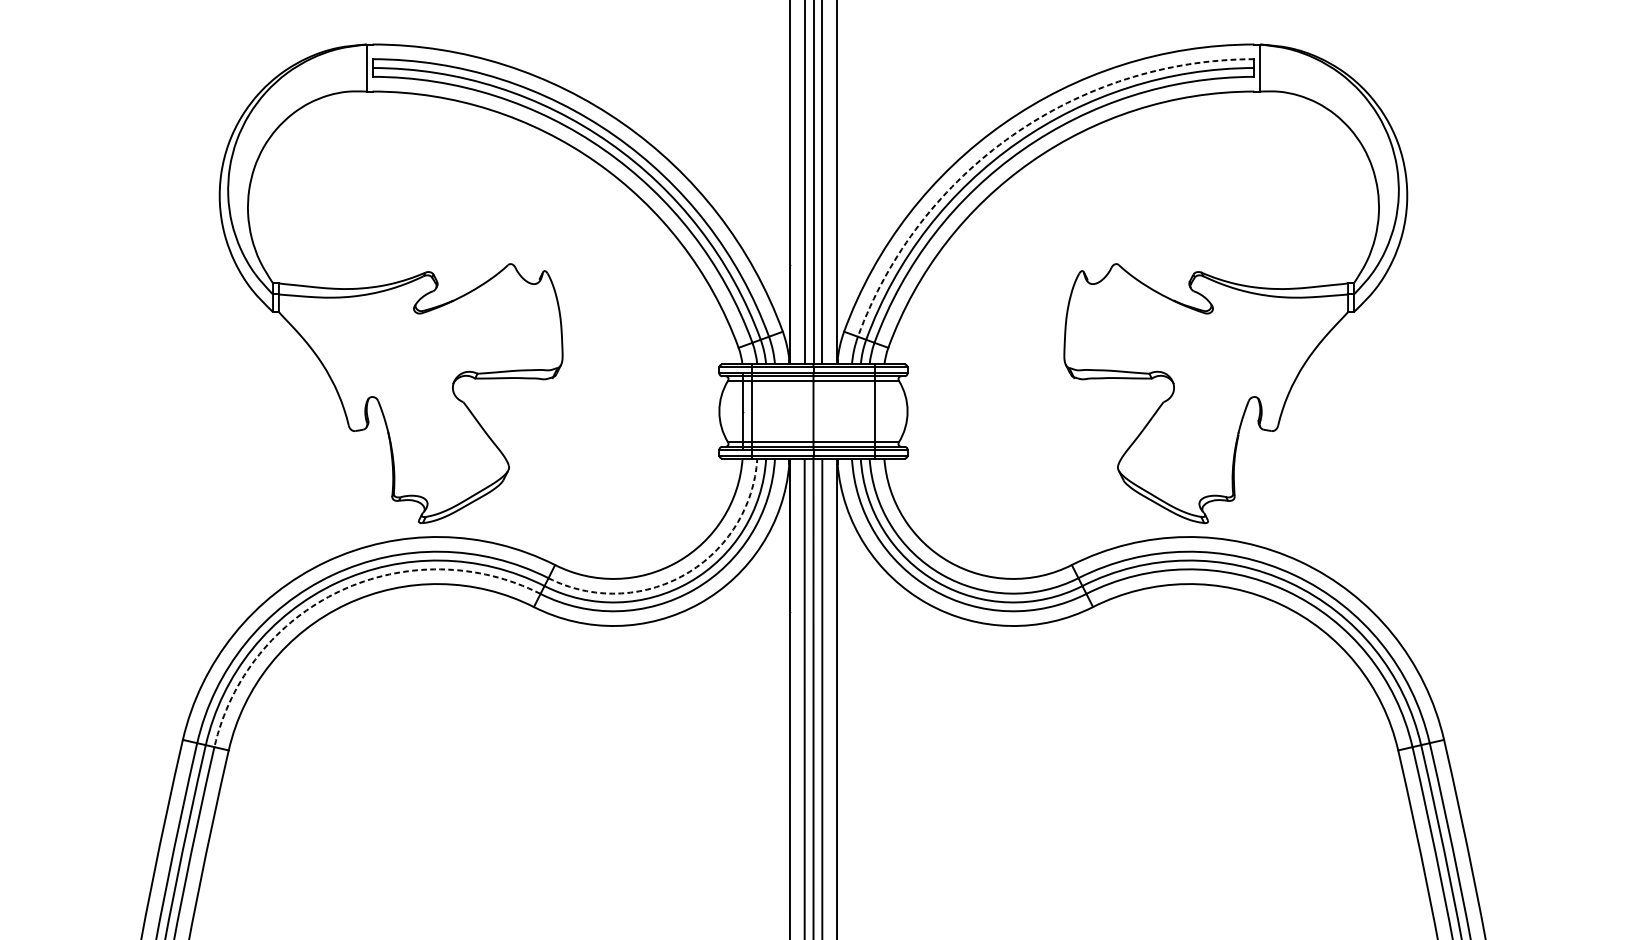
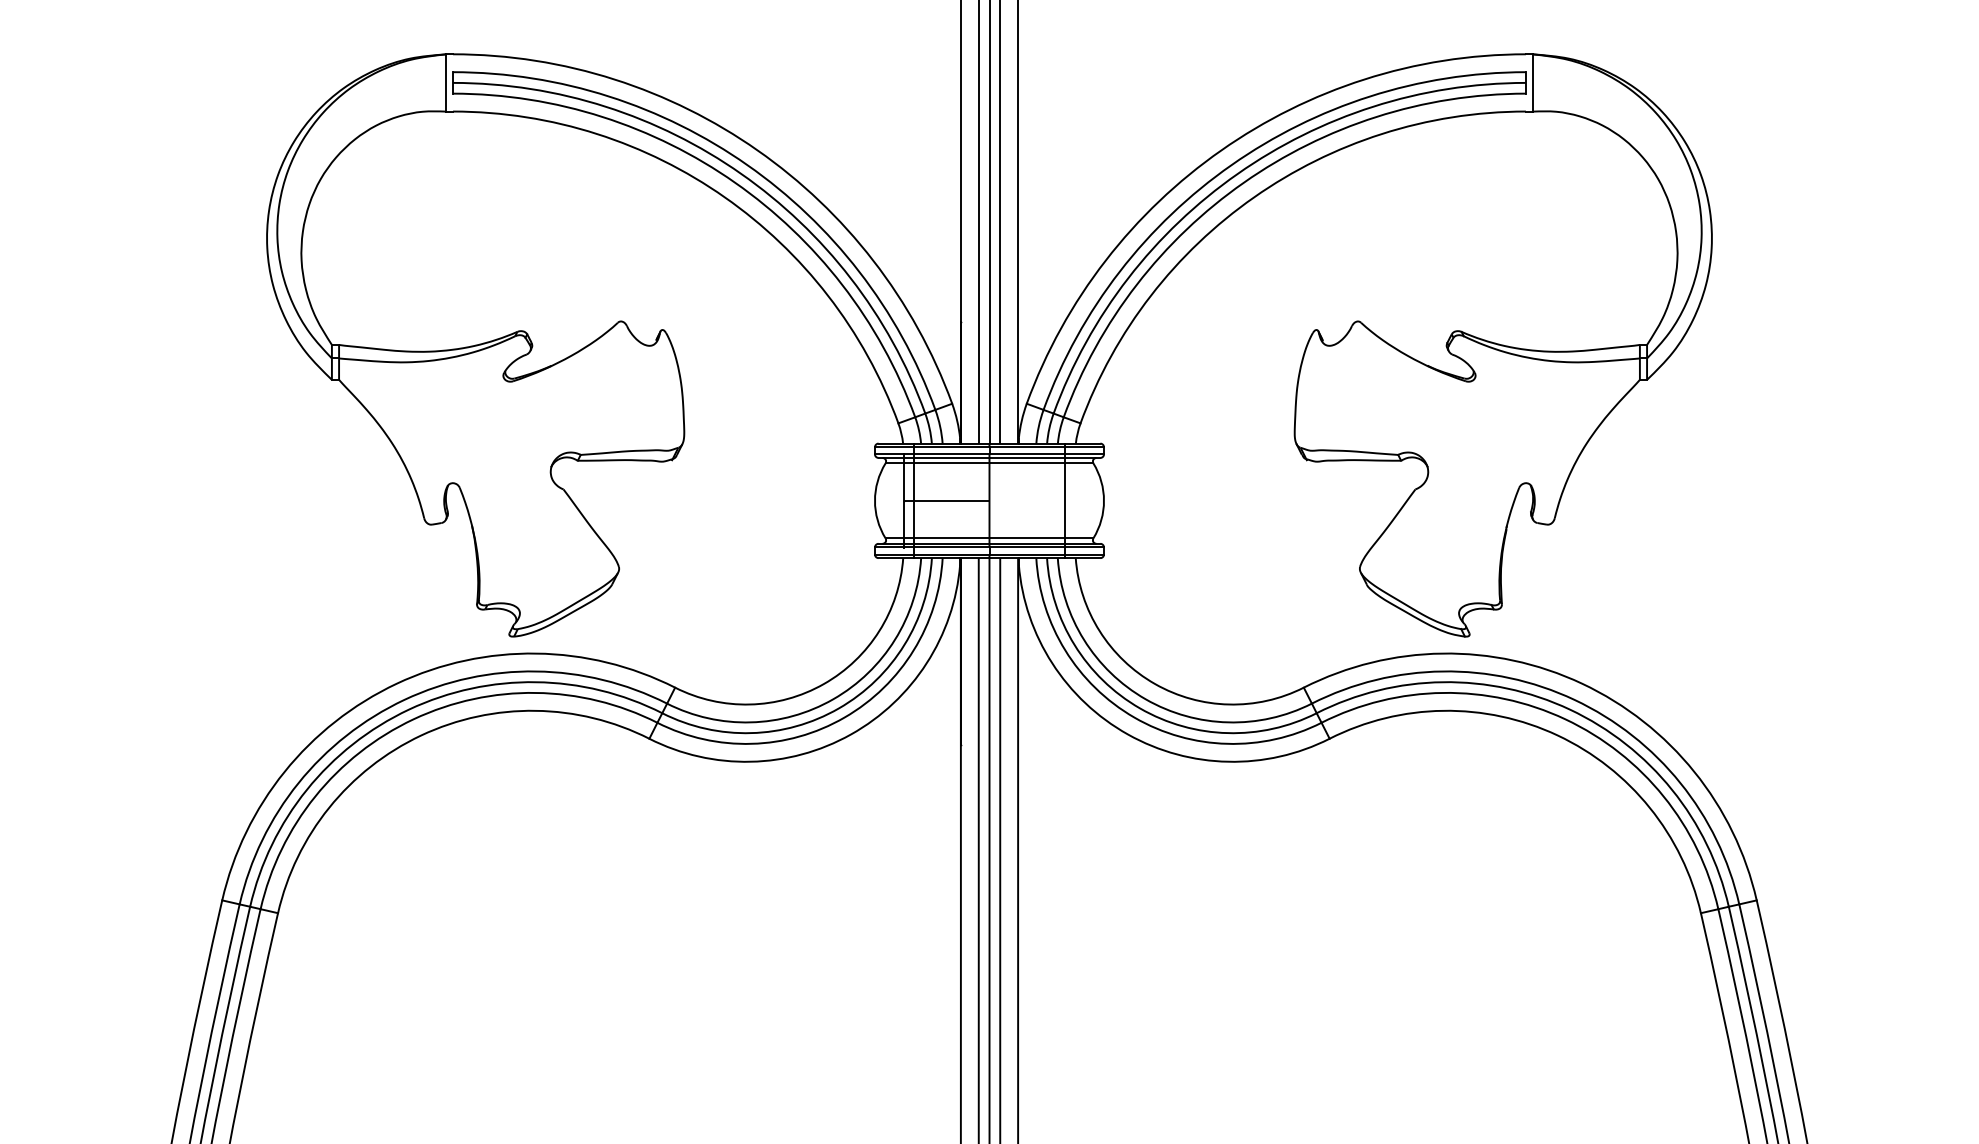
arc: (1012, 135) -> (1231, 165), dashed -> solid
line: (778, 411) -> (946, 500), added
arc: (685, 574) -> (833, 699), dashed -> solid
arc: (340, 591) -> (413, 719), dashed -> solid

